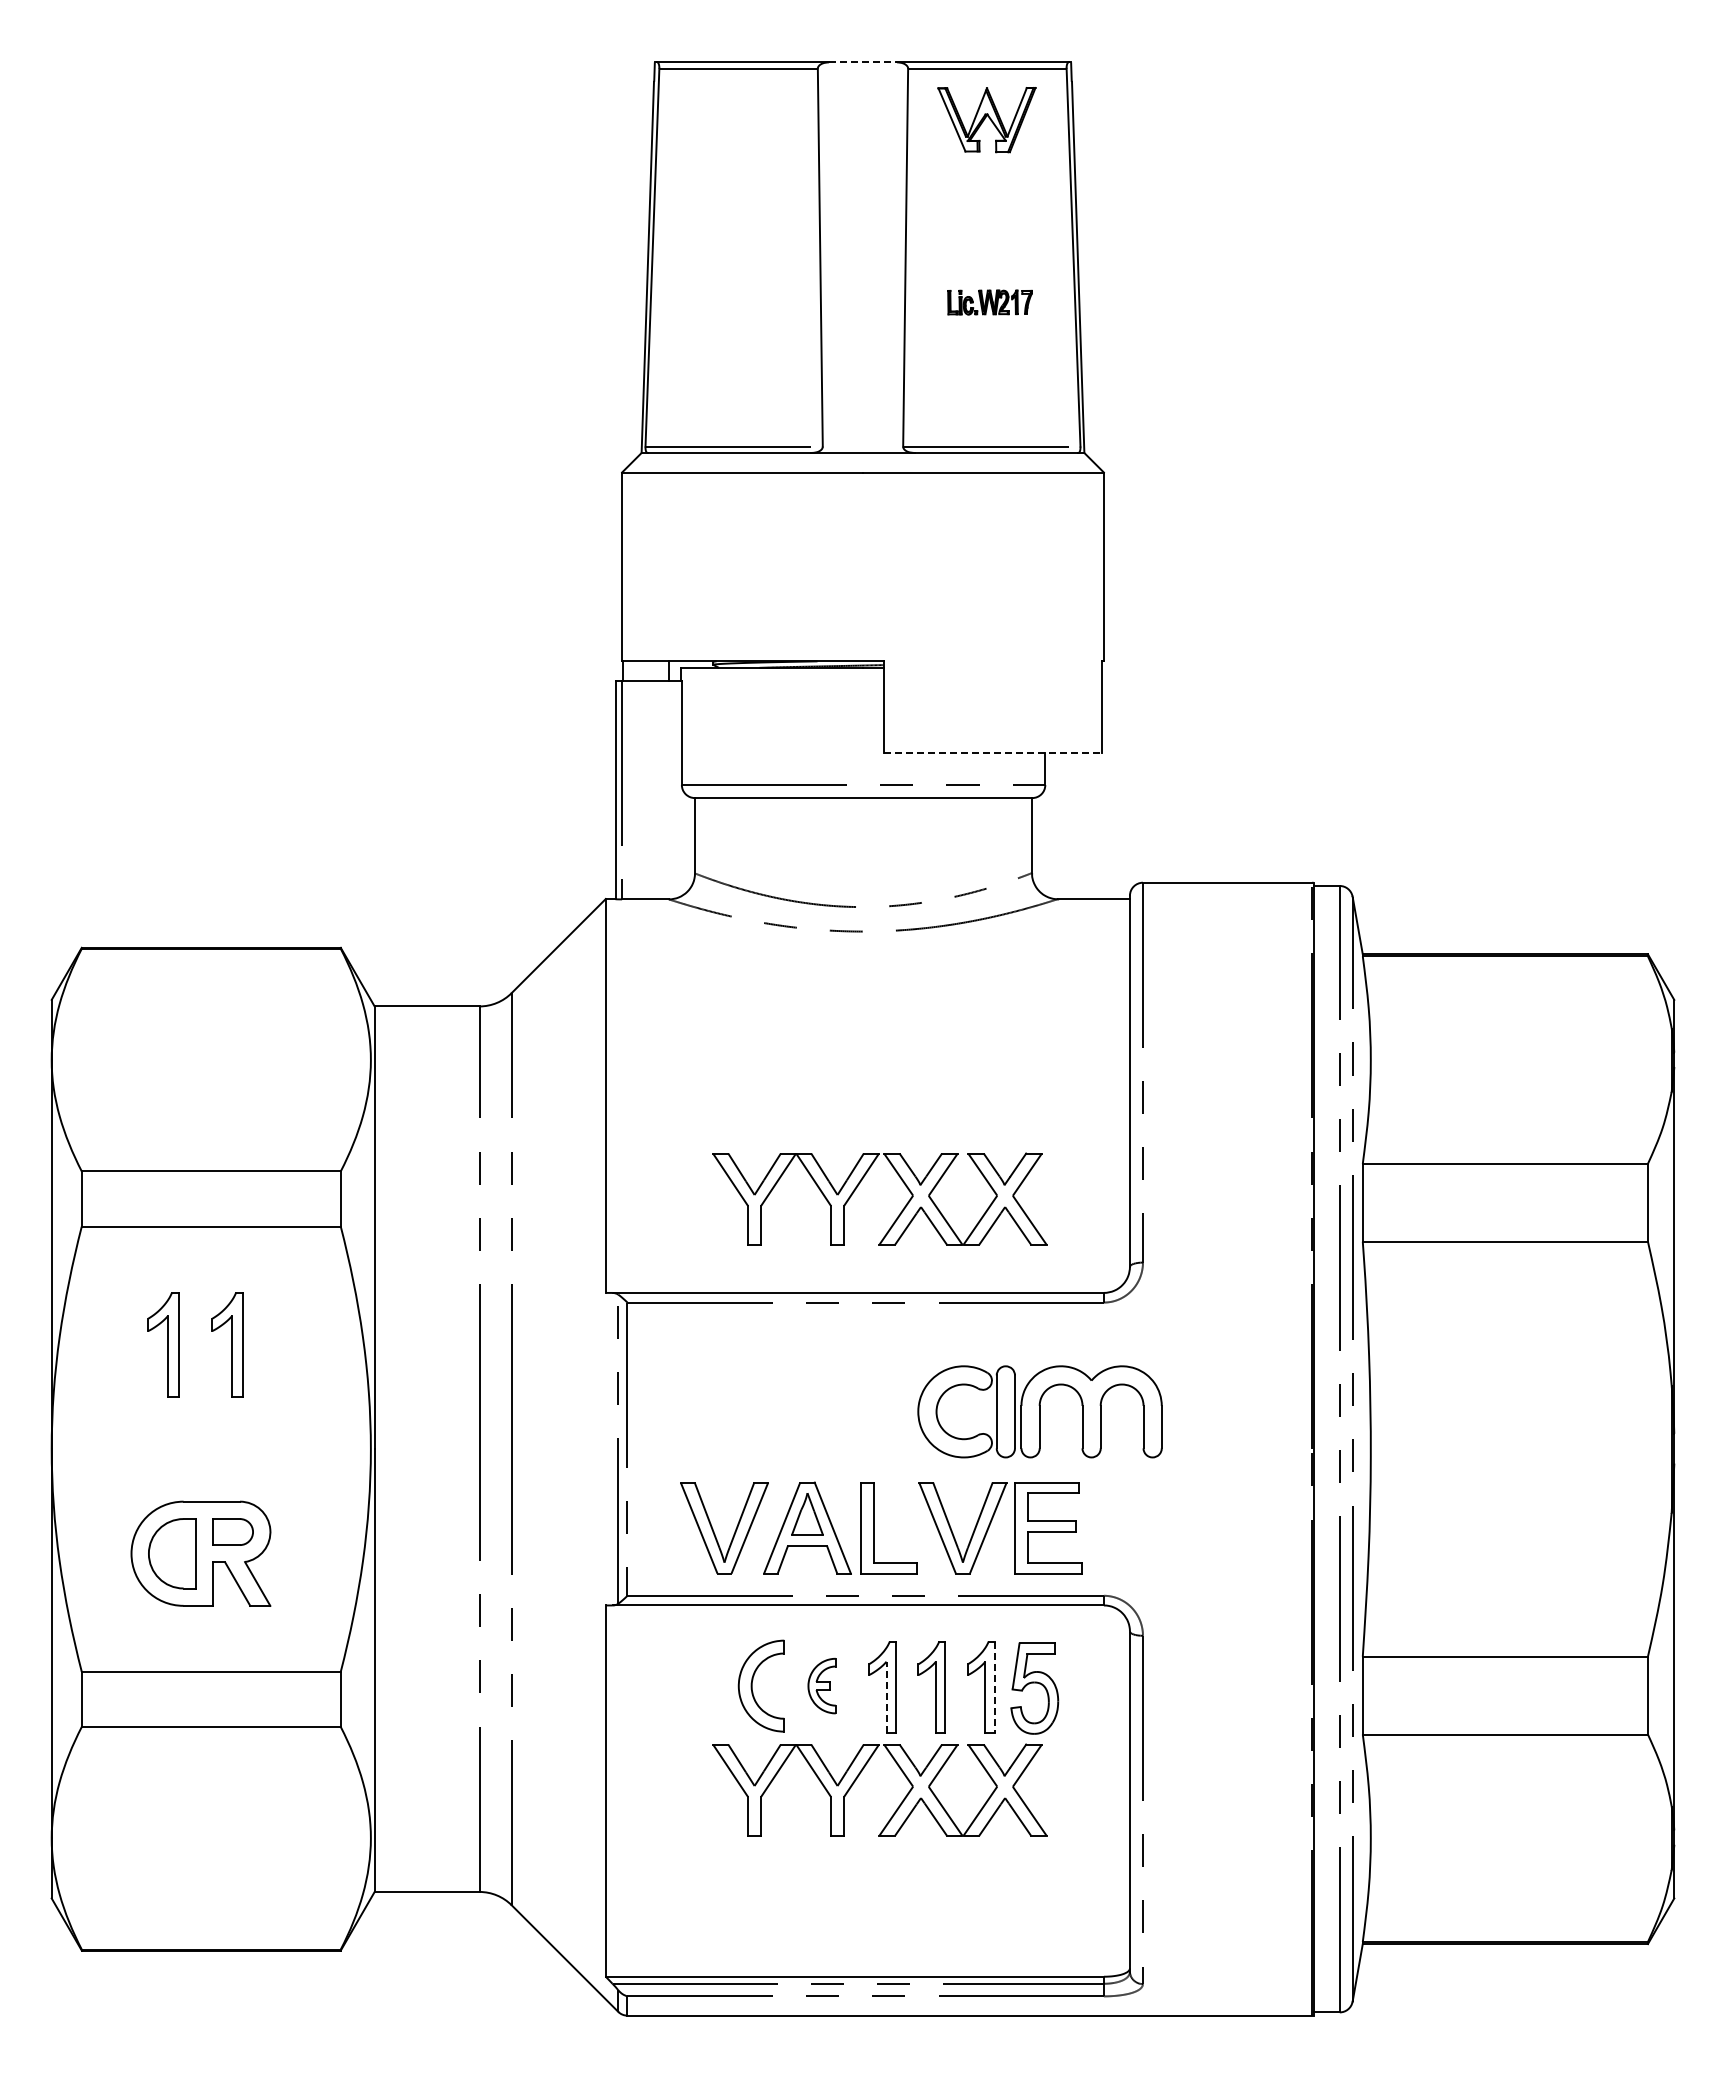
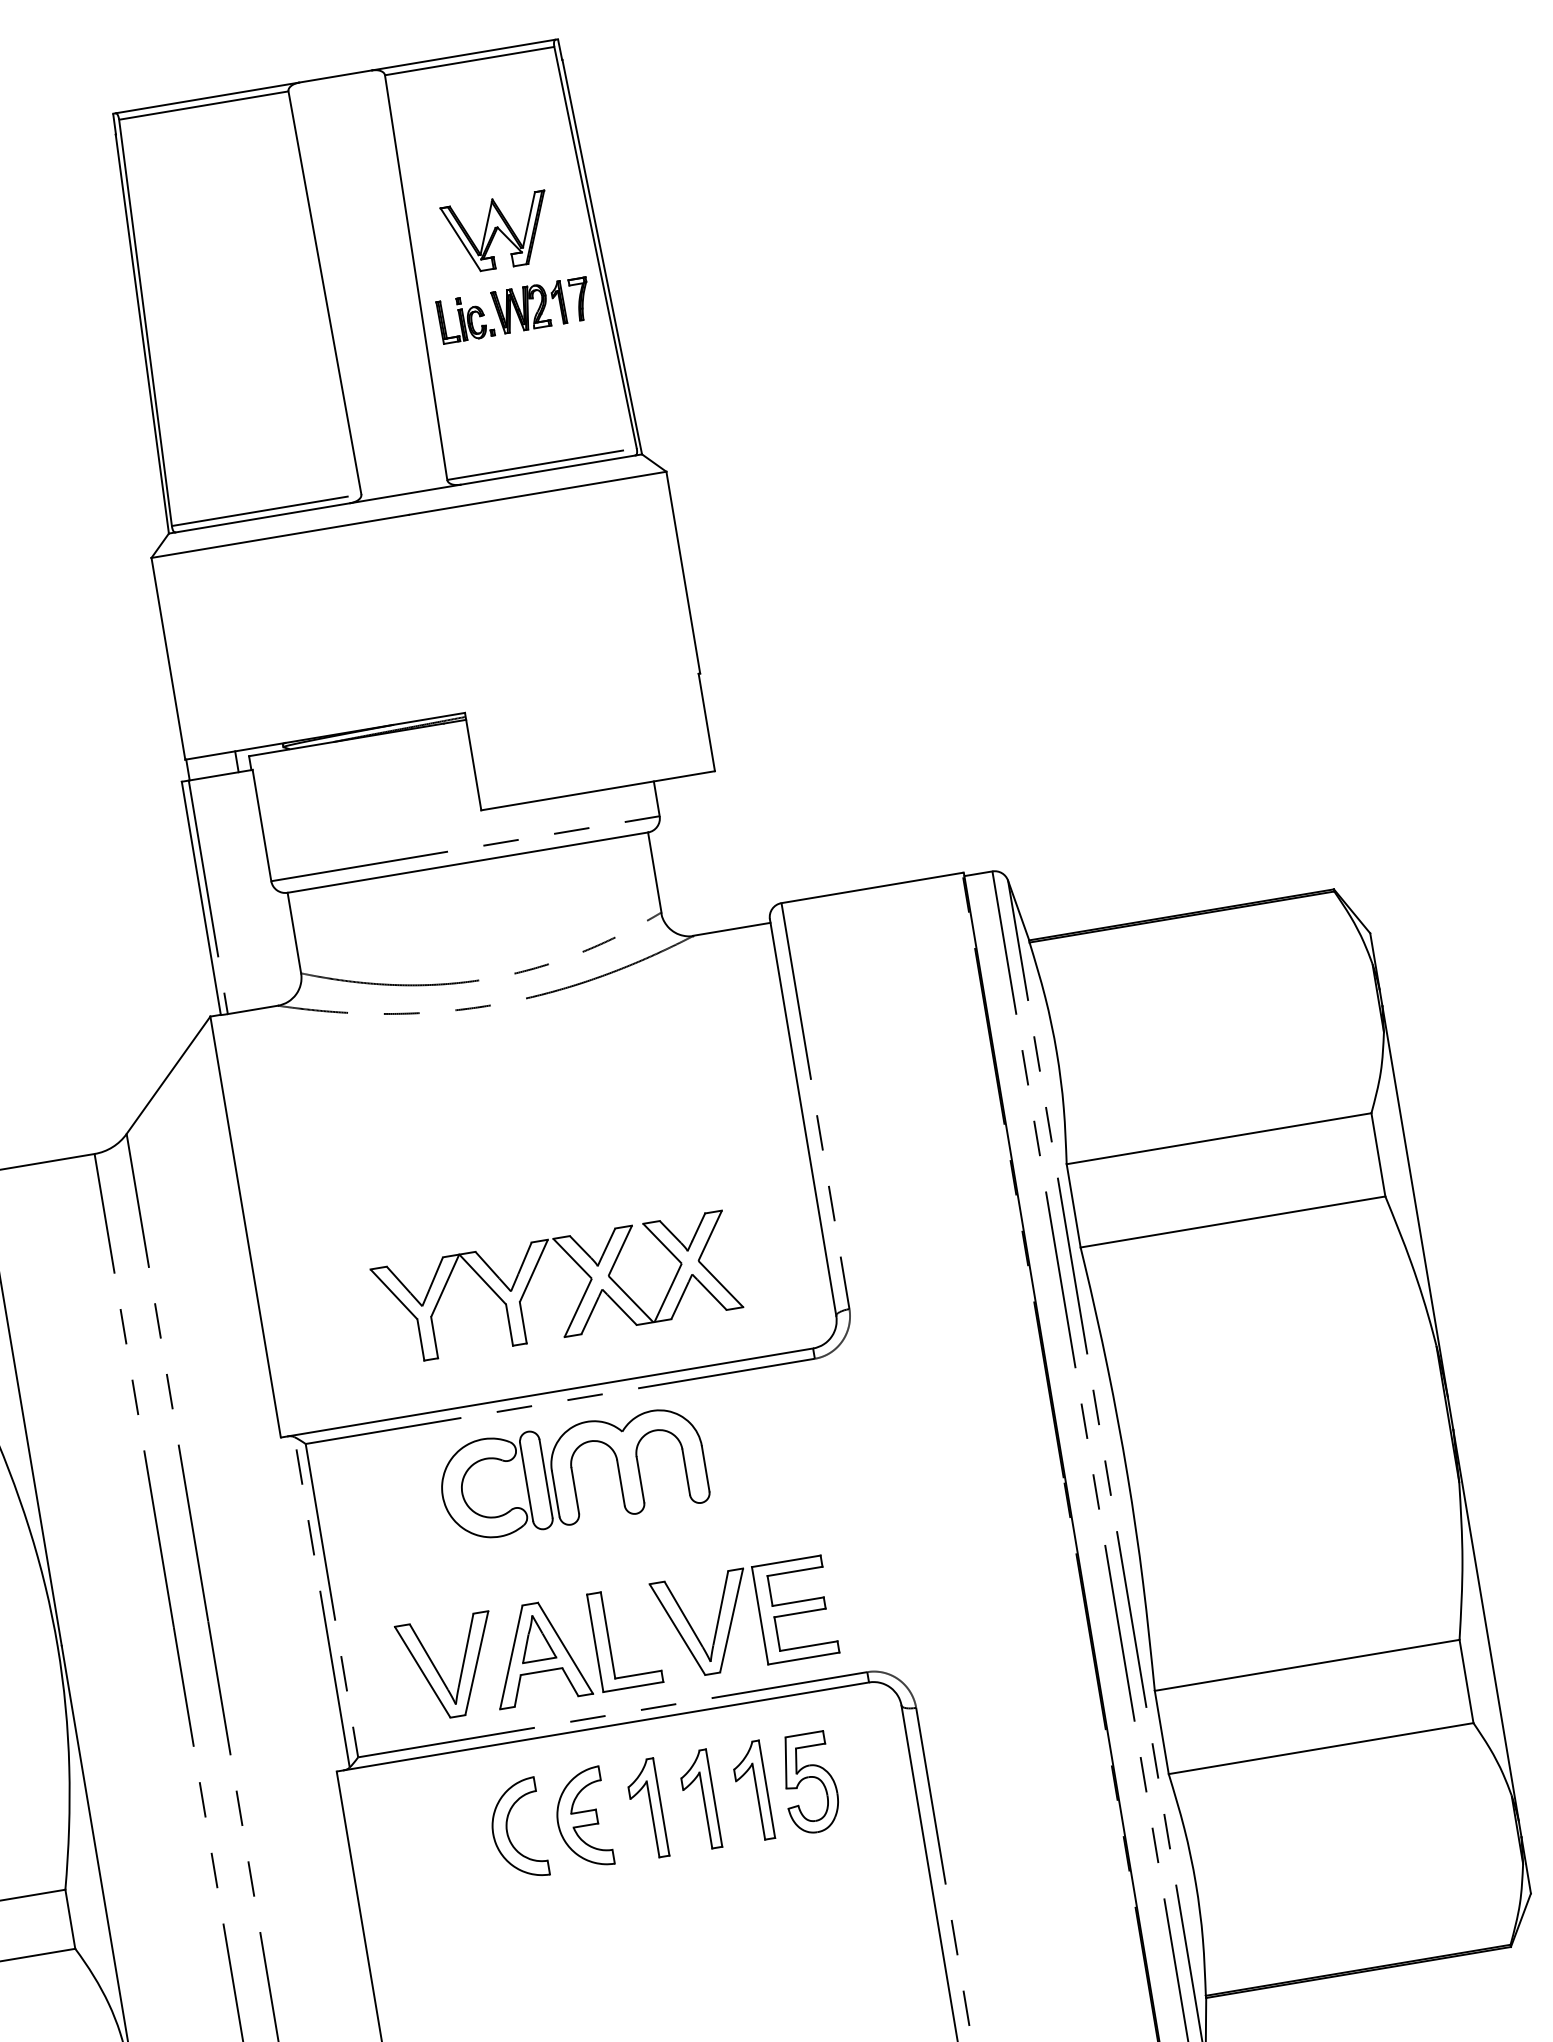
line: (863, 62) -> (336, 76), dashed -> solid
part: (986, 120) -> (497, 234), moved
part: (989, 302) -> (513, 310), size x1.67
line: (993, 752) -> (598, 790), dashed -> solid
part: (1039, 1411) -> (572, 1474), moved
part: (821, 1685) -> (581, 1818), size x1.67
line: (994, 1687) -> (766, 1789), dashed -> solid
line: (886, 1697) -> (653, 1819), dashed -> solid
part: (858, 1777) -> (637, 1910), removed

